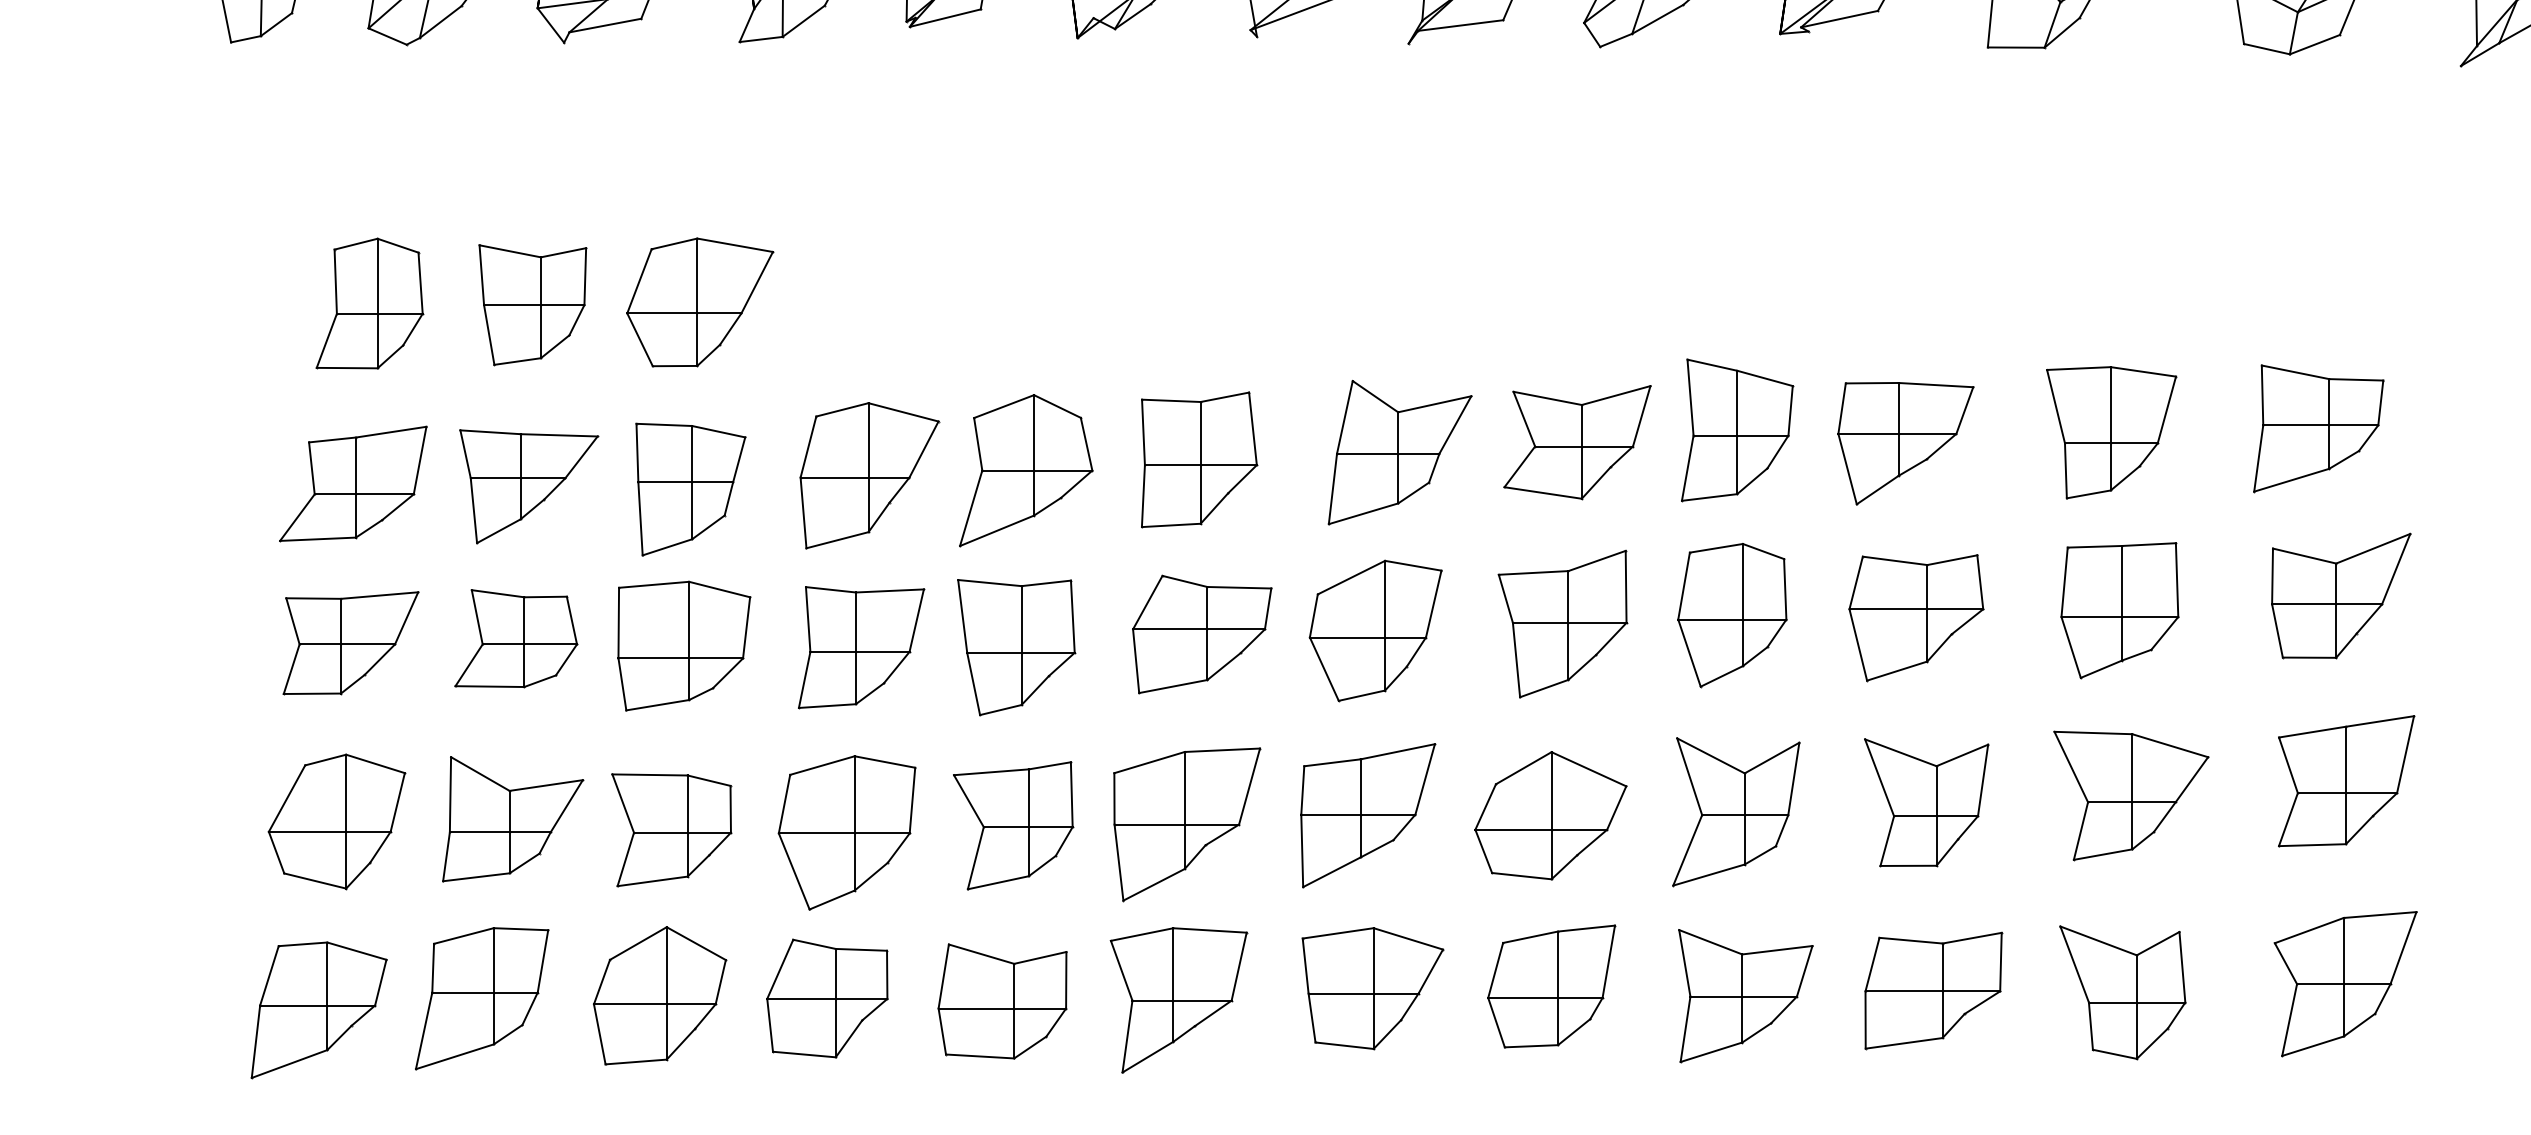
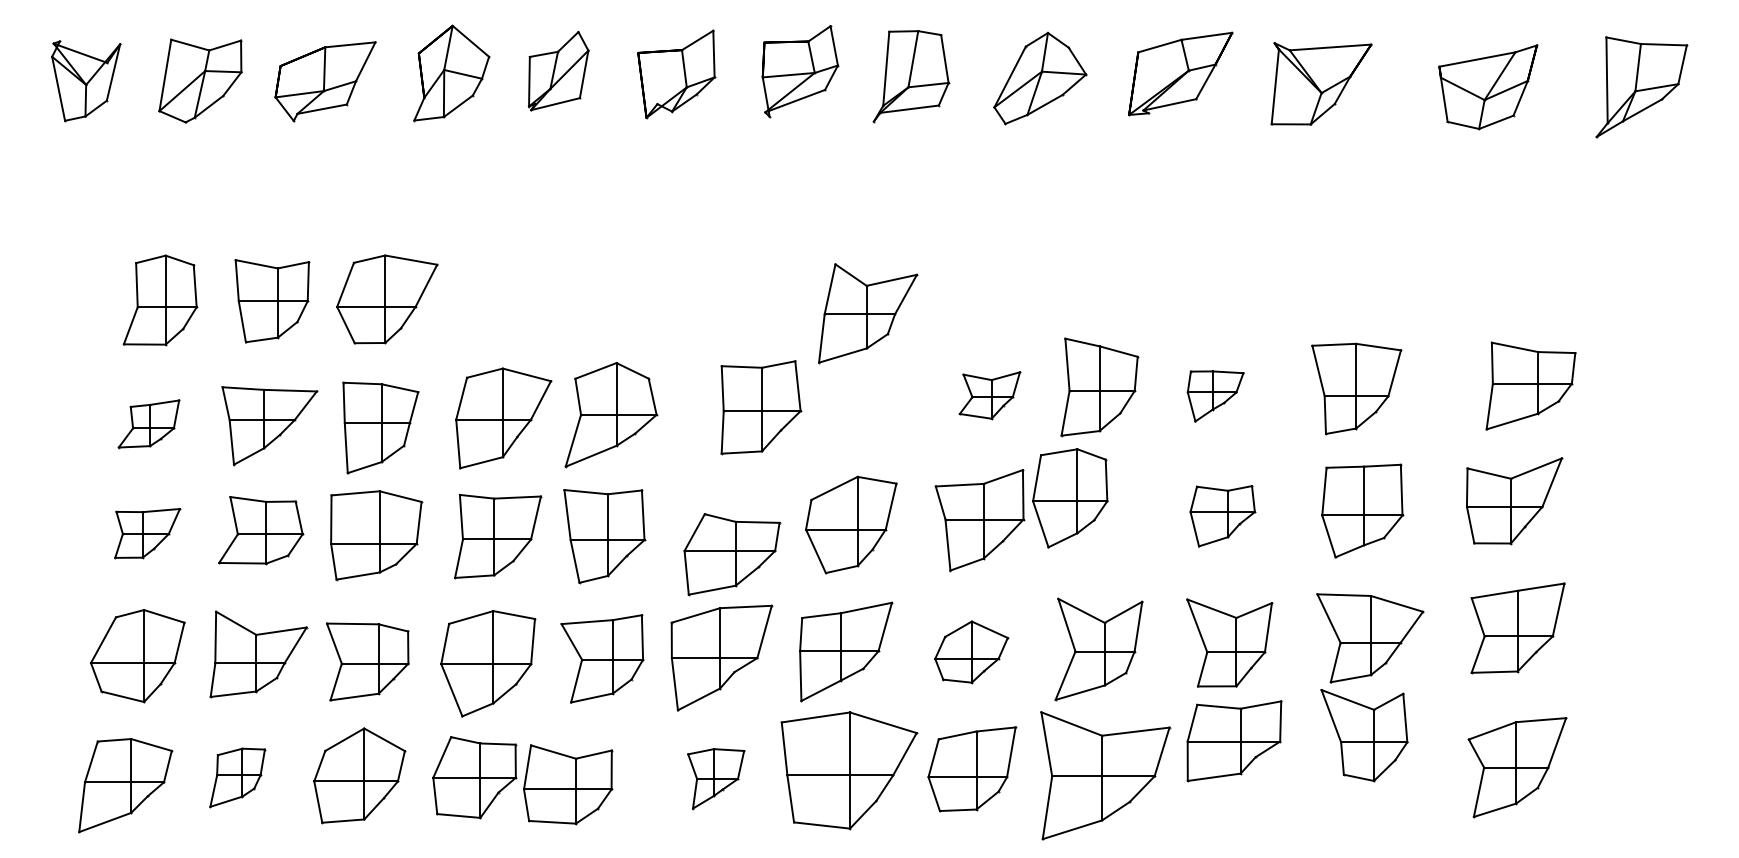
part: (2318, 427) -> (1530, 385), moved
part: (1576, 442) -> (989, 395), size x0.6
part: (1906, 443) -> (1215, 396), size x0.6
part: (1400, 452) -> (868, 313), moved
part: (1199, 459) -> (761, 407), moved
part: (352, 483) -> (148, 423), size x0.6
part: (1732, 615) -> (1070, 498), moved
part: (1916, 618) -> (1222, 516), size x0.7
part: (1202, 634) -> (732, 554), moved
part: (351, 643) -> (147, 533), size x0.7
part: (1550, 816) -> (971, 652), size x0.7
part: (1373, 988) -> (849, 770), size x1.4
part: (1933, 991) -> (1234, 741), moved
part: (2122, 992) -> (1364, 735), moved
part: (1745, 995) -> (1105, 775), size x1.4
part: (482, 998) -> (237, 777), size x0.6
part: (1179, 999) -> (716, 778), size x0.6
part: (1003, 1001) -> (568, 784), moved

